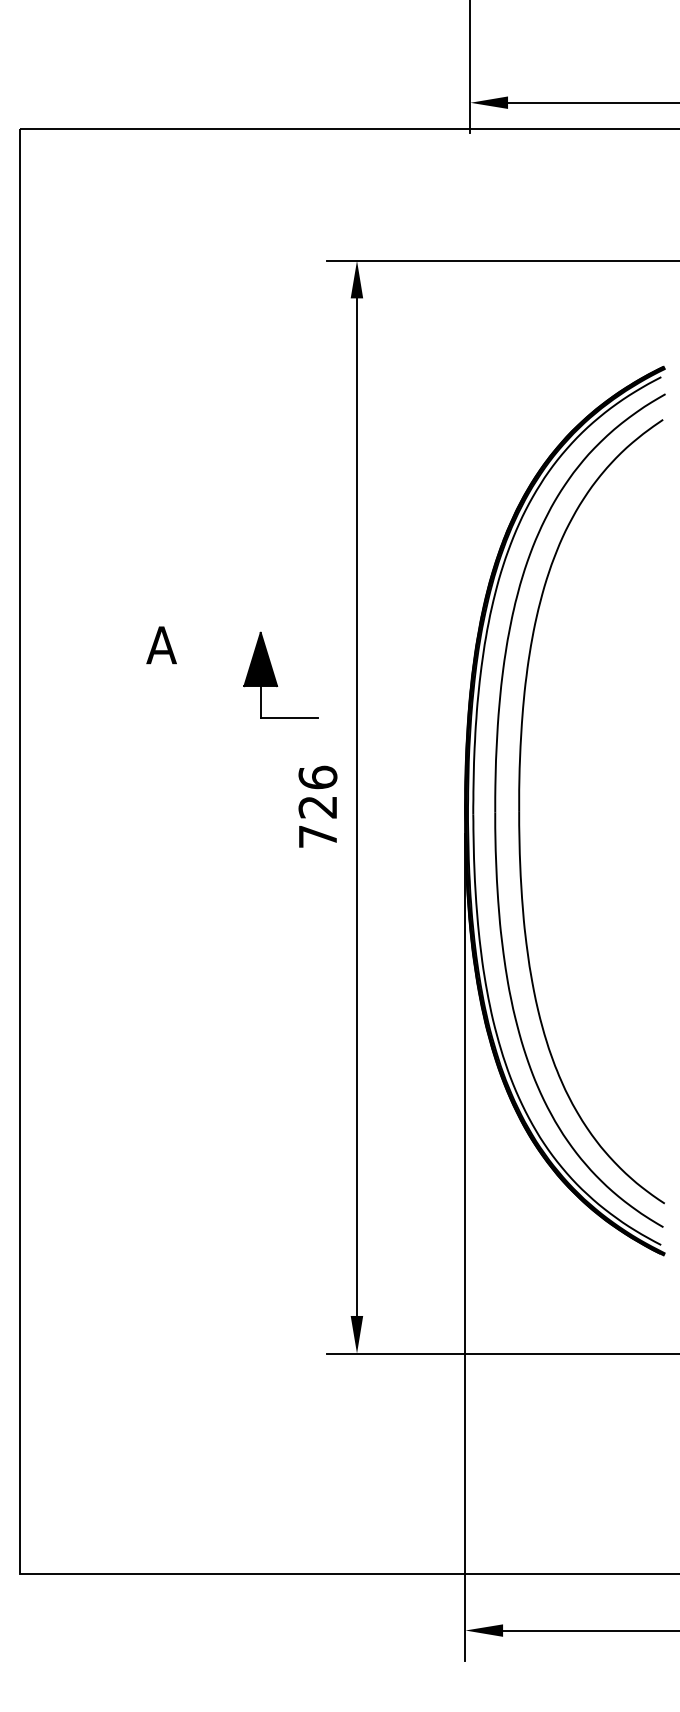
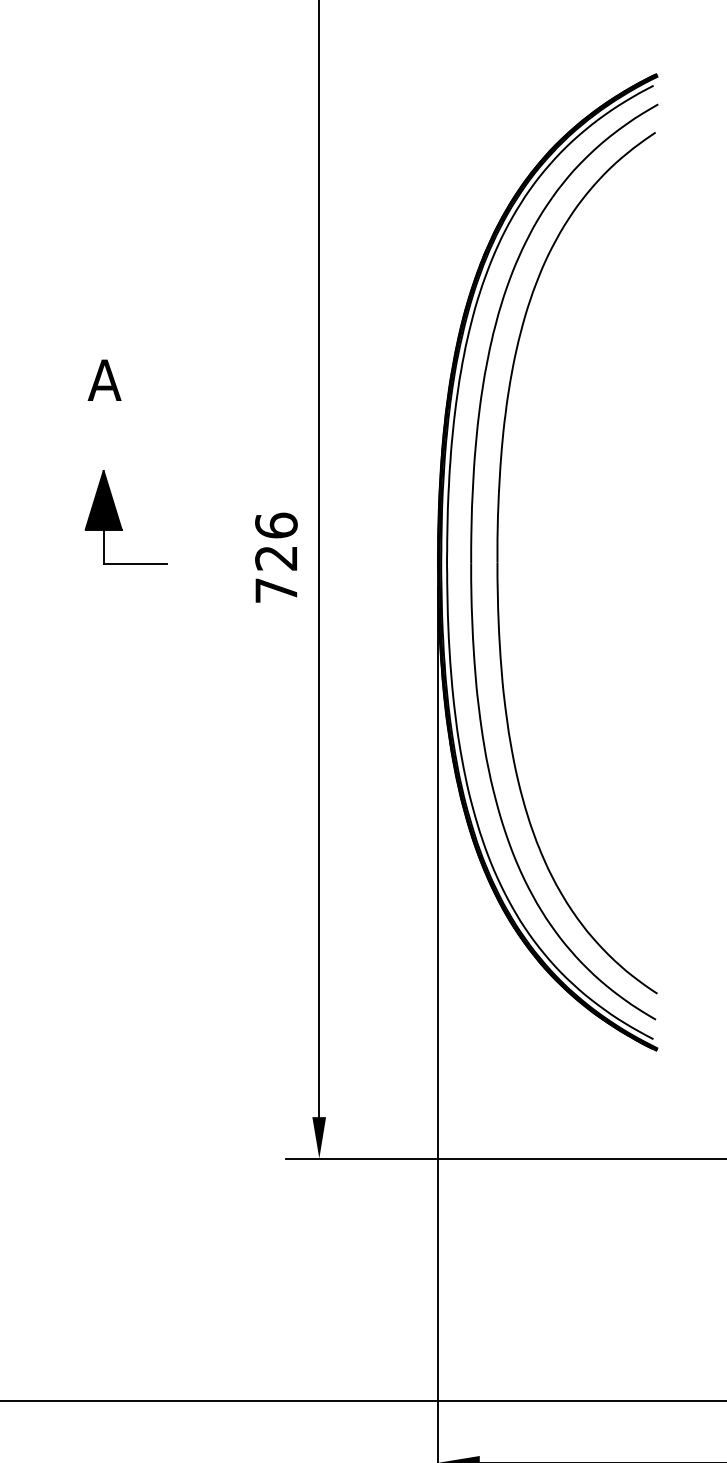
part: (280, 674) -> (125, 516), moved

